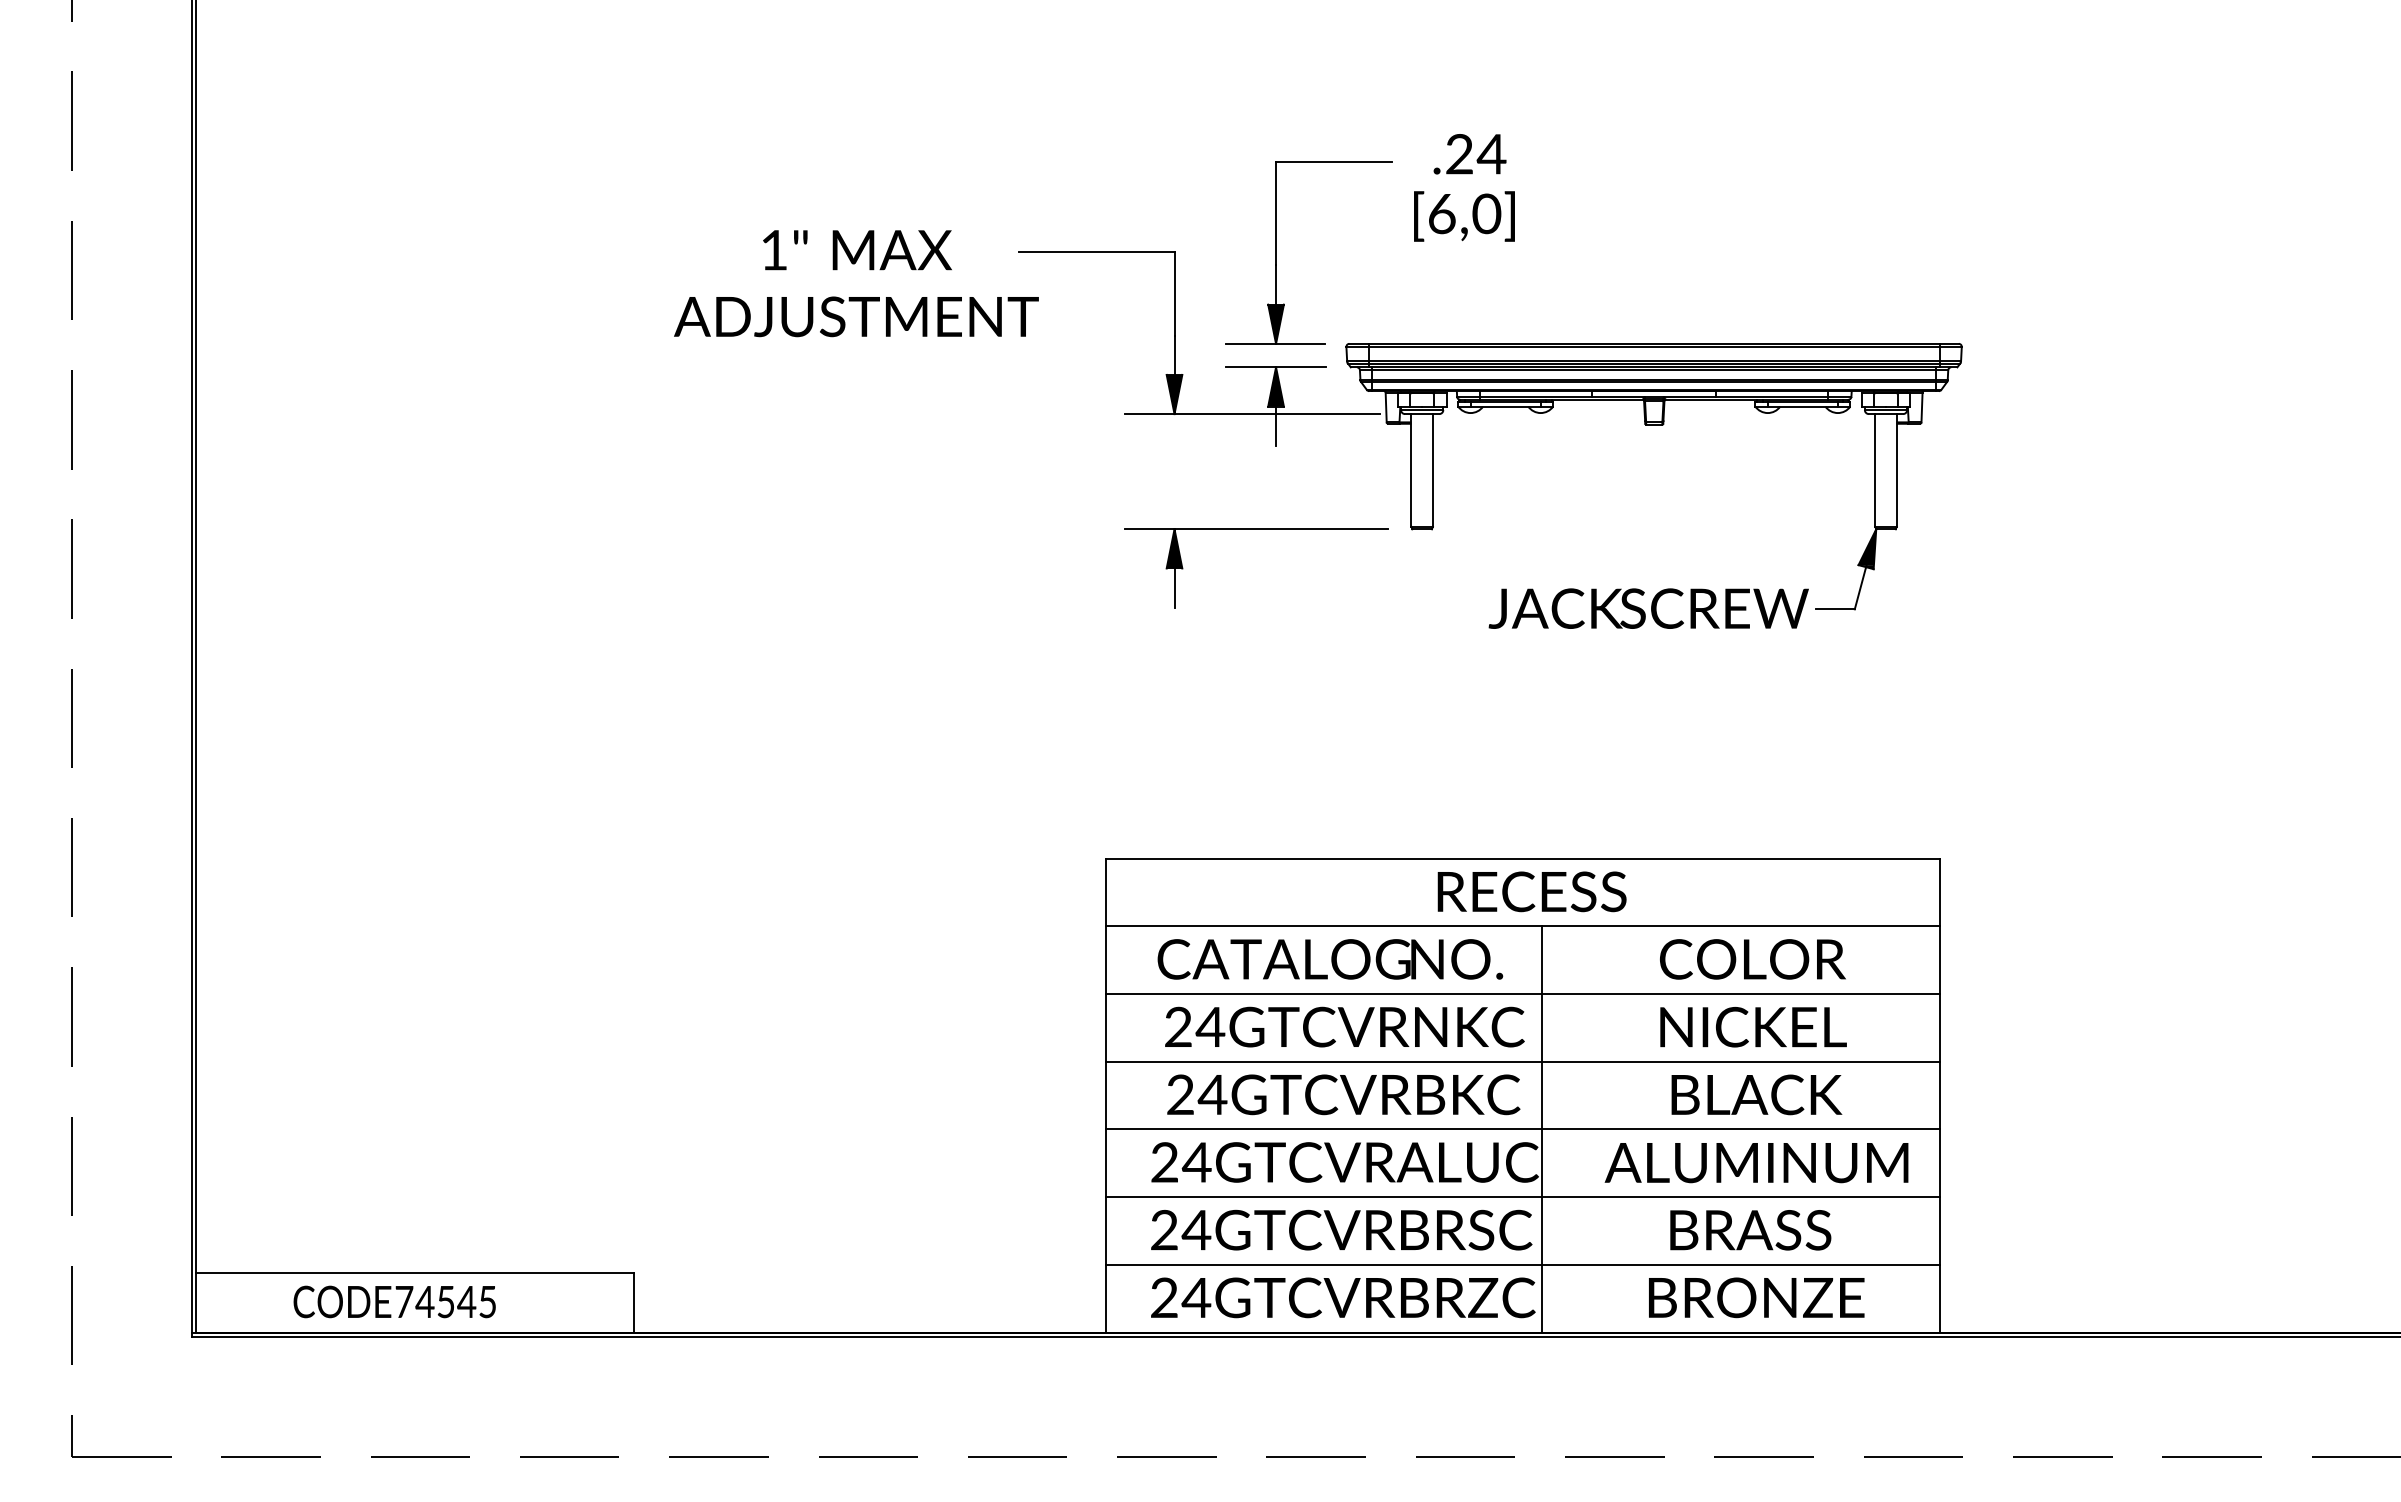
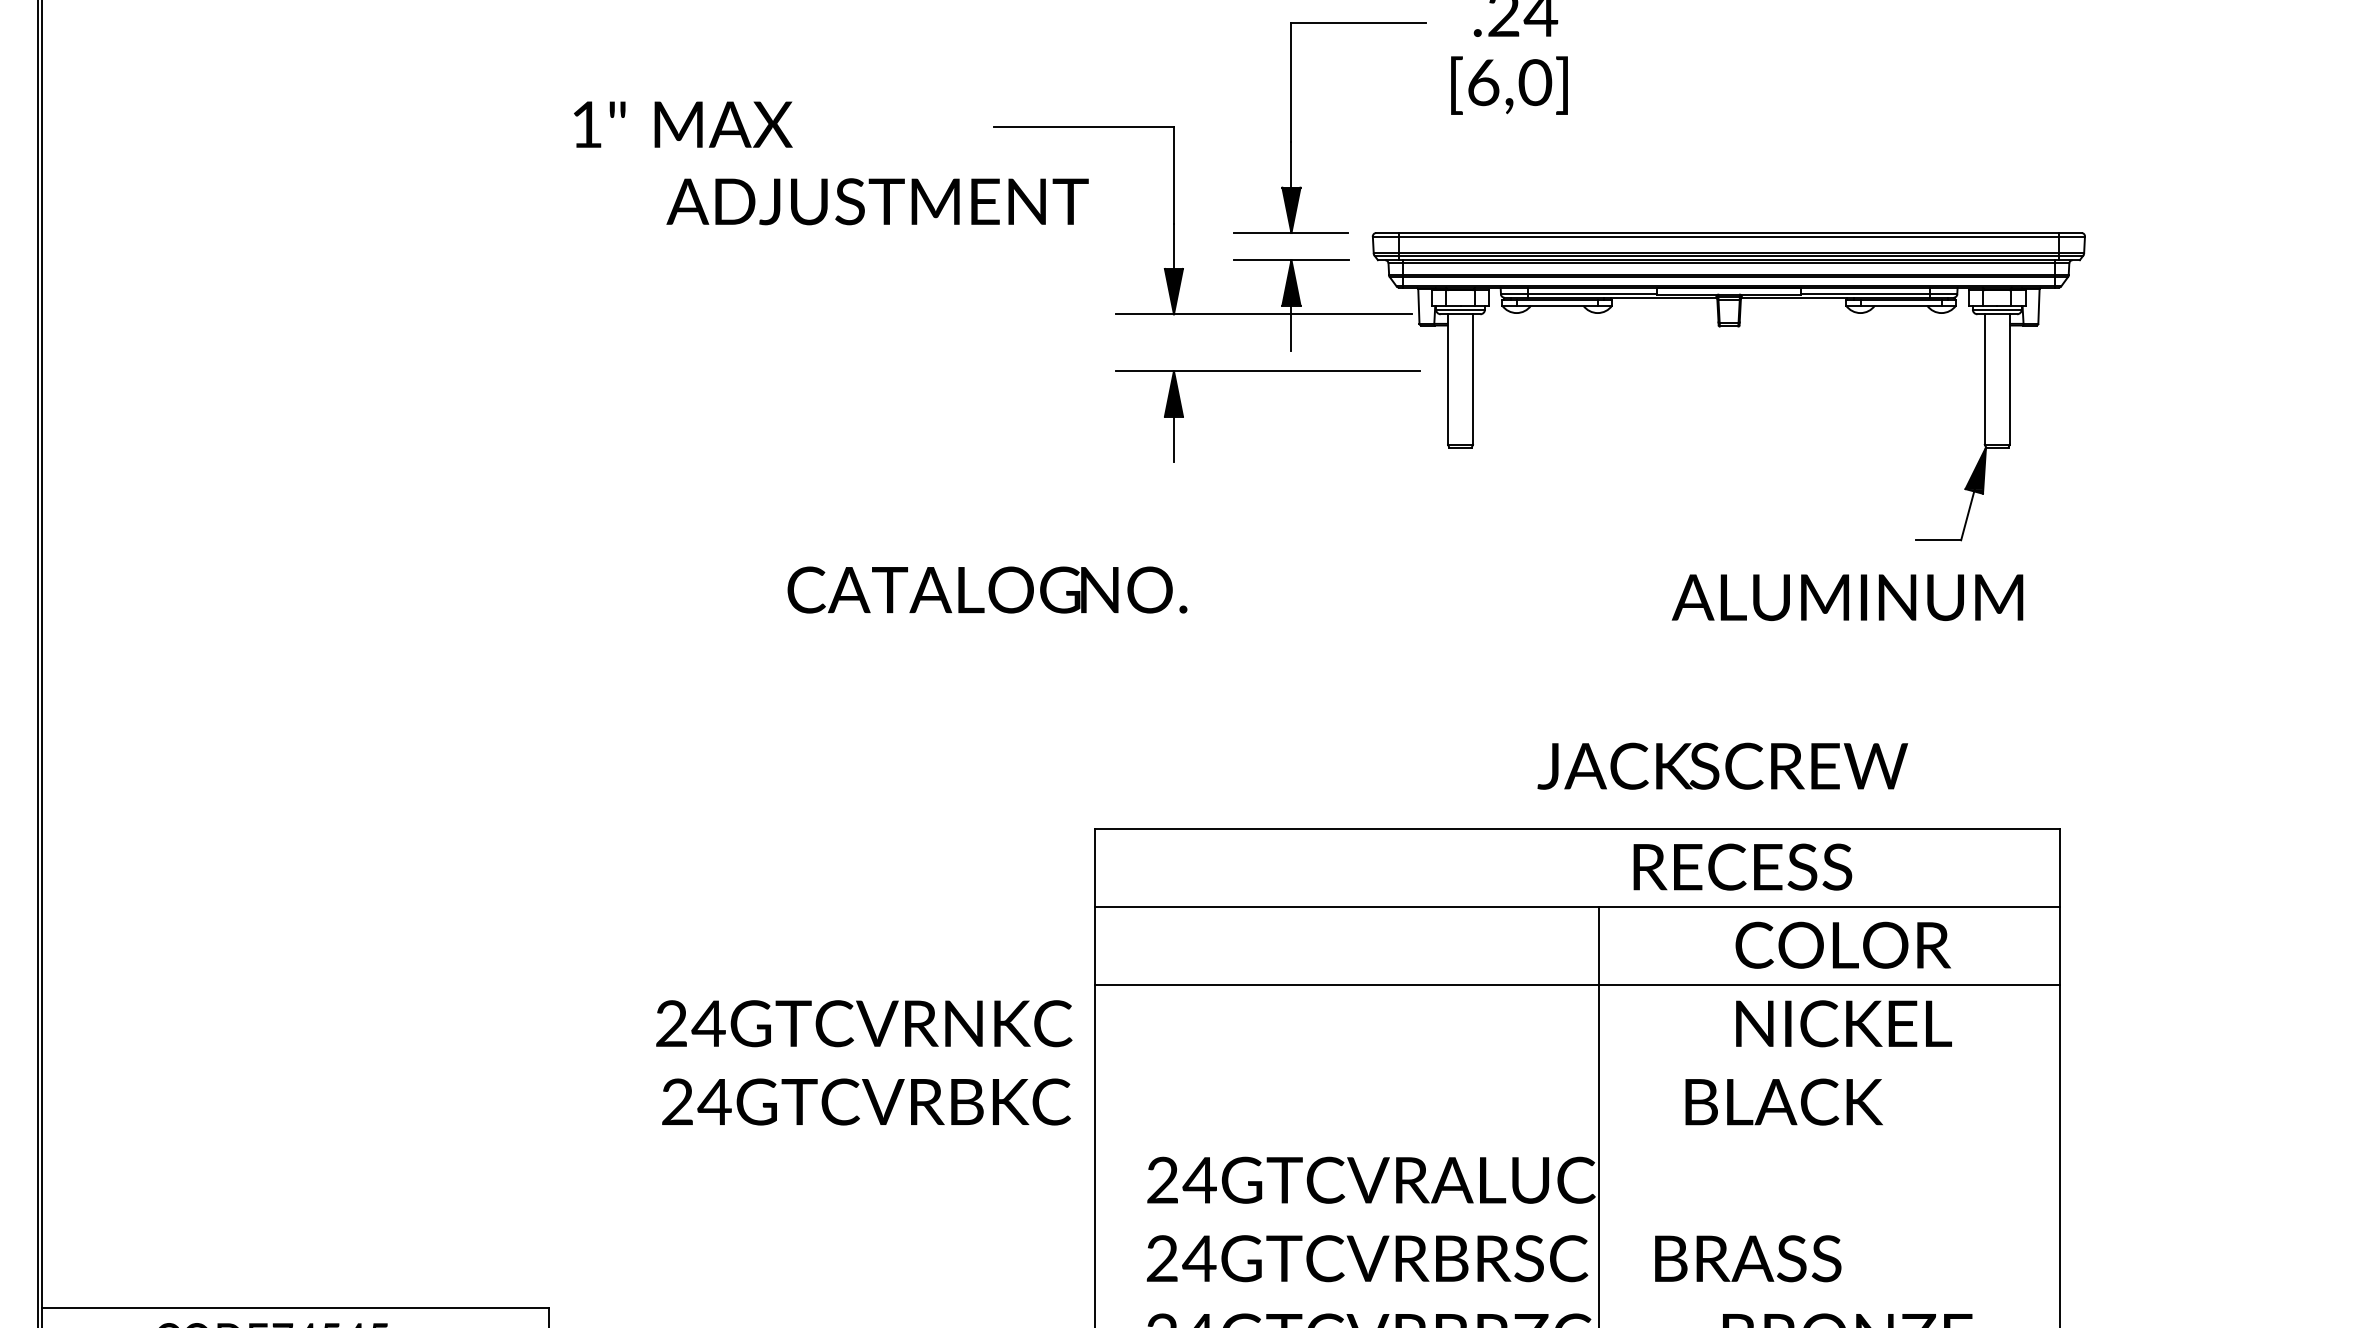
text: (857, 250) -> (683, 124), moved
text: (856, 316) -> (877, 201), moved
part: (1256, 529) -> (1268, 371), moved
text: (1648, 608) -> (1722, 766), moved
text: (1531, 891) -> (1742, 866), moved
text: (1330, 959) -> (987, 590), moved
text: (1344, 1026) -> (863, 1022), moved
line: (1523, 1061) -> (1577, 1063), removed
text: (1343, 1094) -> (866, 1101), moved
text: (1756, 1094) -> (1783, 1101), moved
line: (1523, 1129) -> (1577, 1142), removed
text: (1756, 1163) -> (1847, 598), moved
line: (1523, 1197) -> (1577, 1220), removed
text: (1750, 1230) -> (1747, 1259), moved
line: (1523, 1264) -> (1577, 1298), removed

